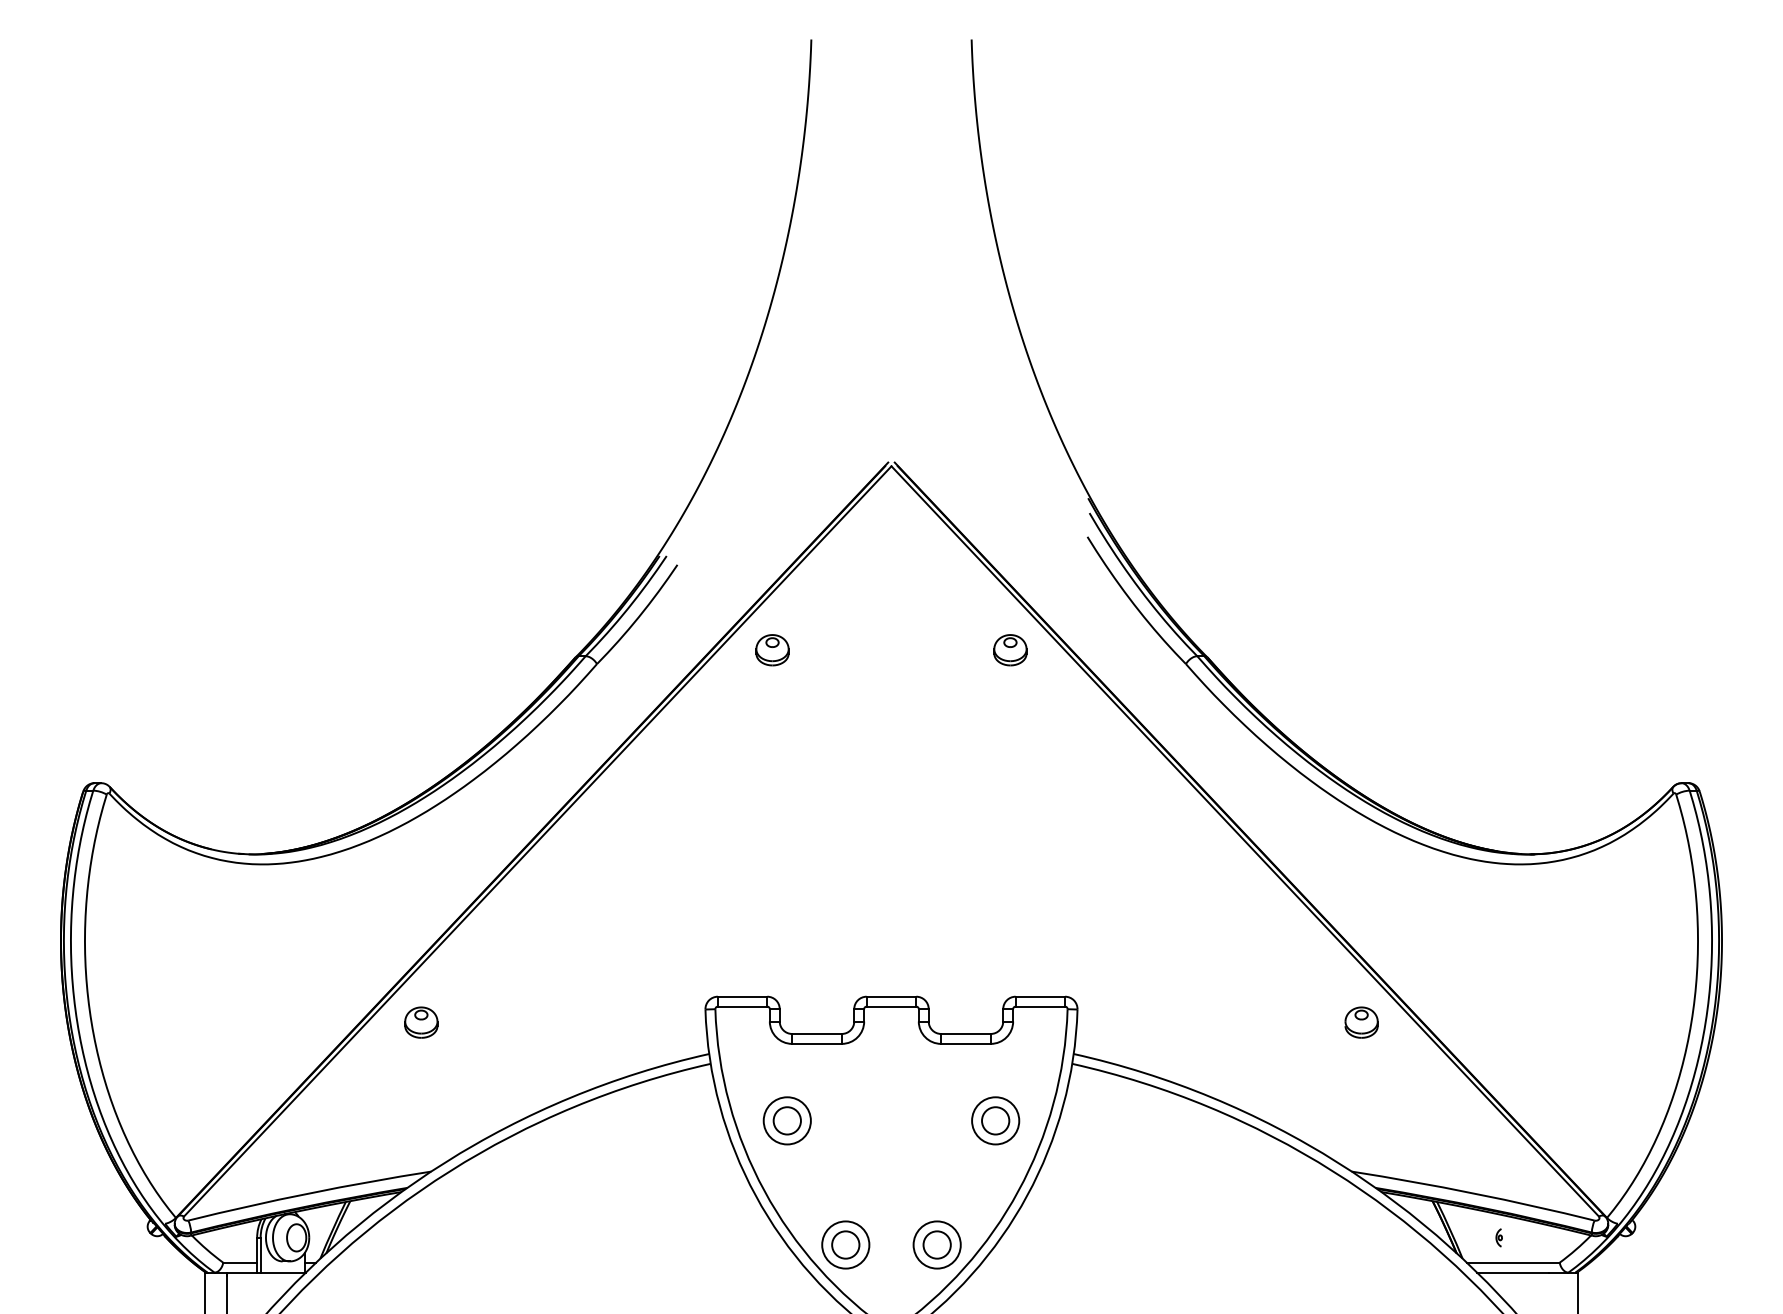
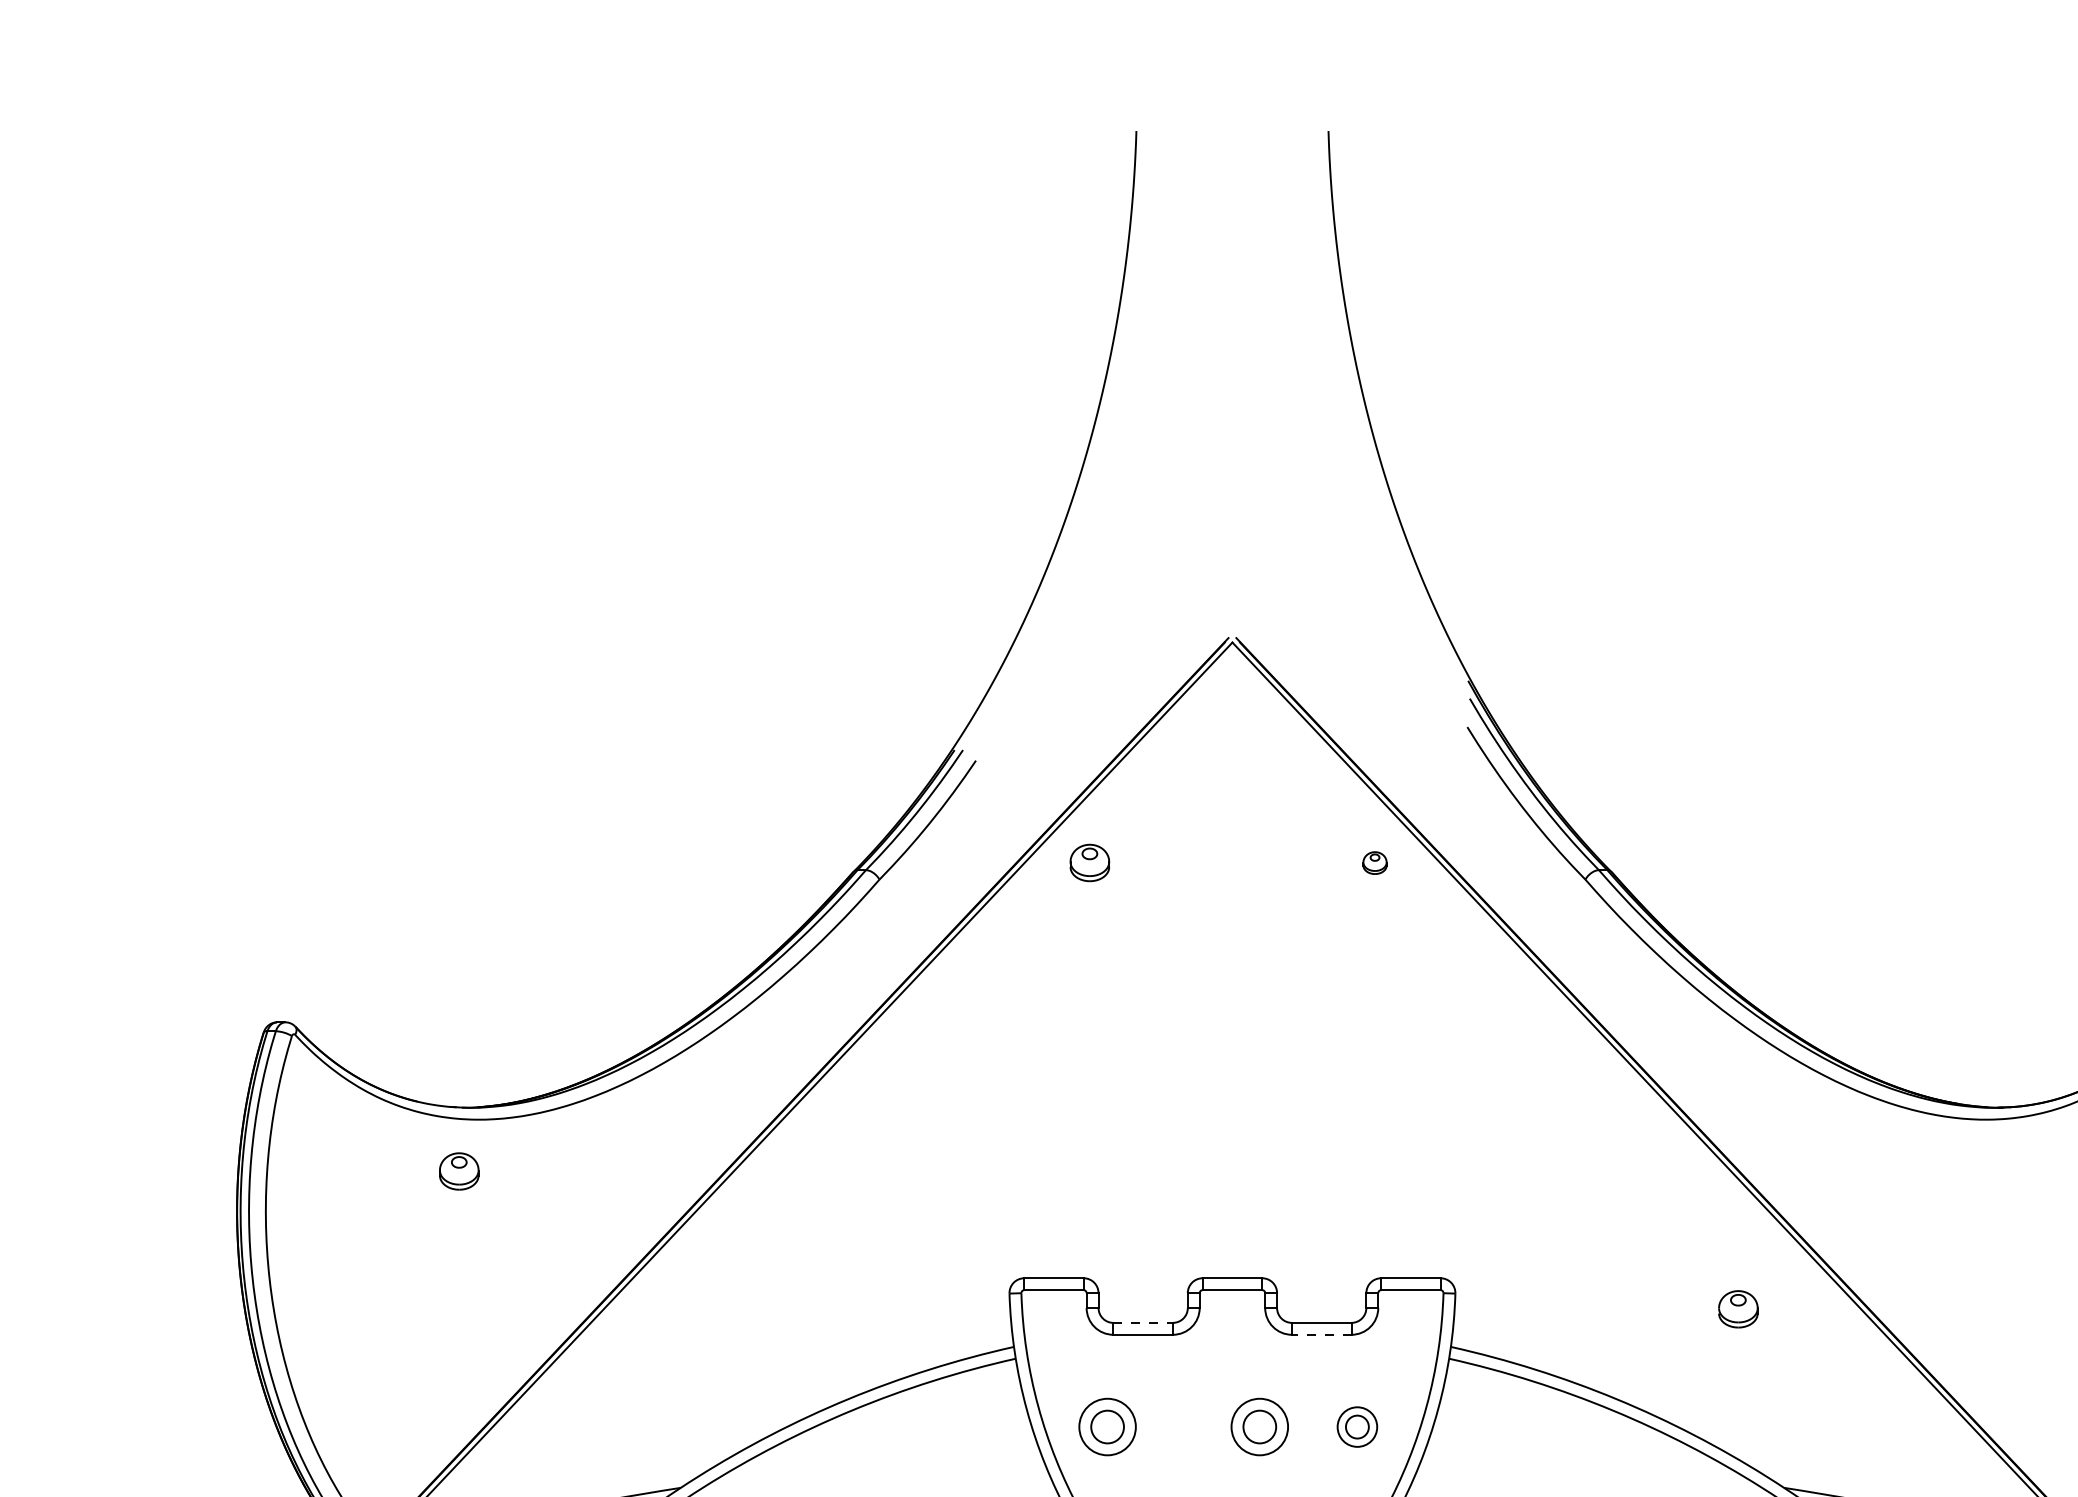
part: (1010, 650) -> (1375, 863), size x0.6
part: (421, 1022) -> (459, 1171), moved
part: (1361, 1022) -> (1738, 1309), moved
line: (817, 1033) -> (1143, 1322), solid -> dashed
line: (965, 1043) -> (1321, 1334), solid -> dashed
part: (913, 1120) -> (1258, 1426), added
part: (995, 1120) -> (1357, 1426), size x0.7

